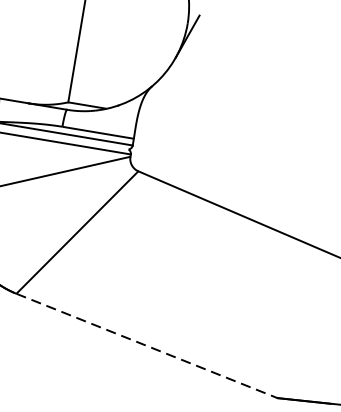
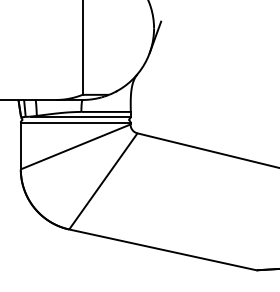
line: (146, 345) -> (162, 249), dashed -> solid

